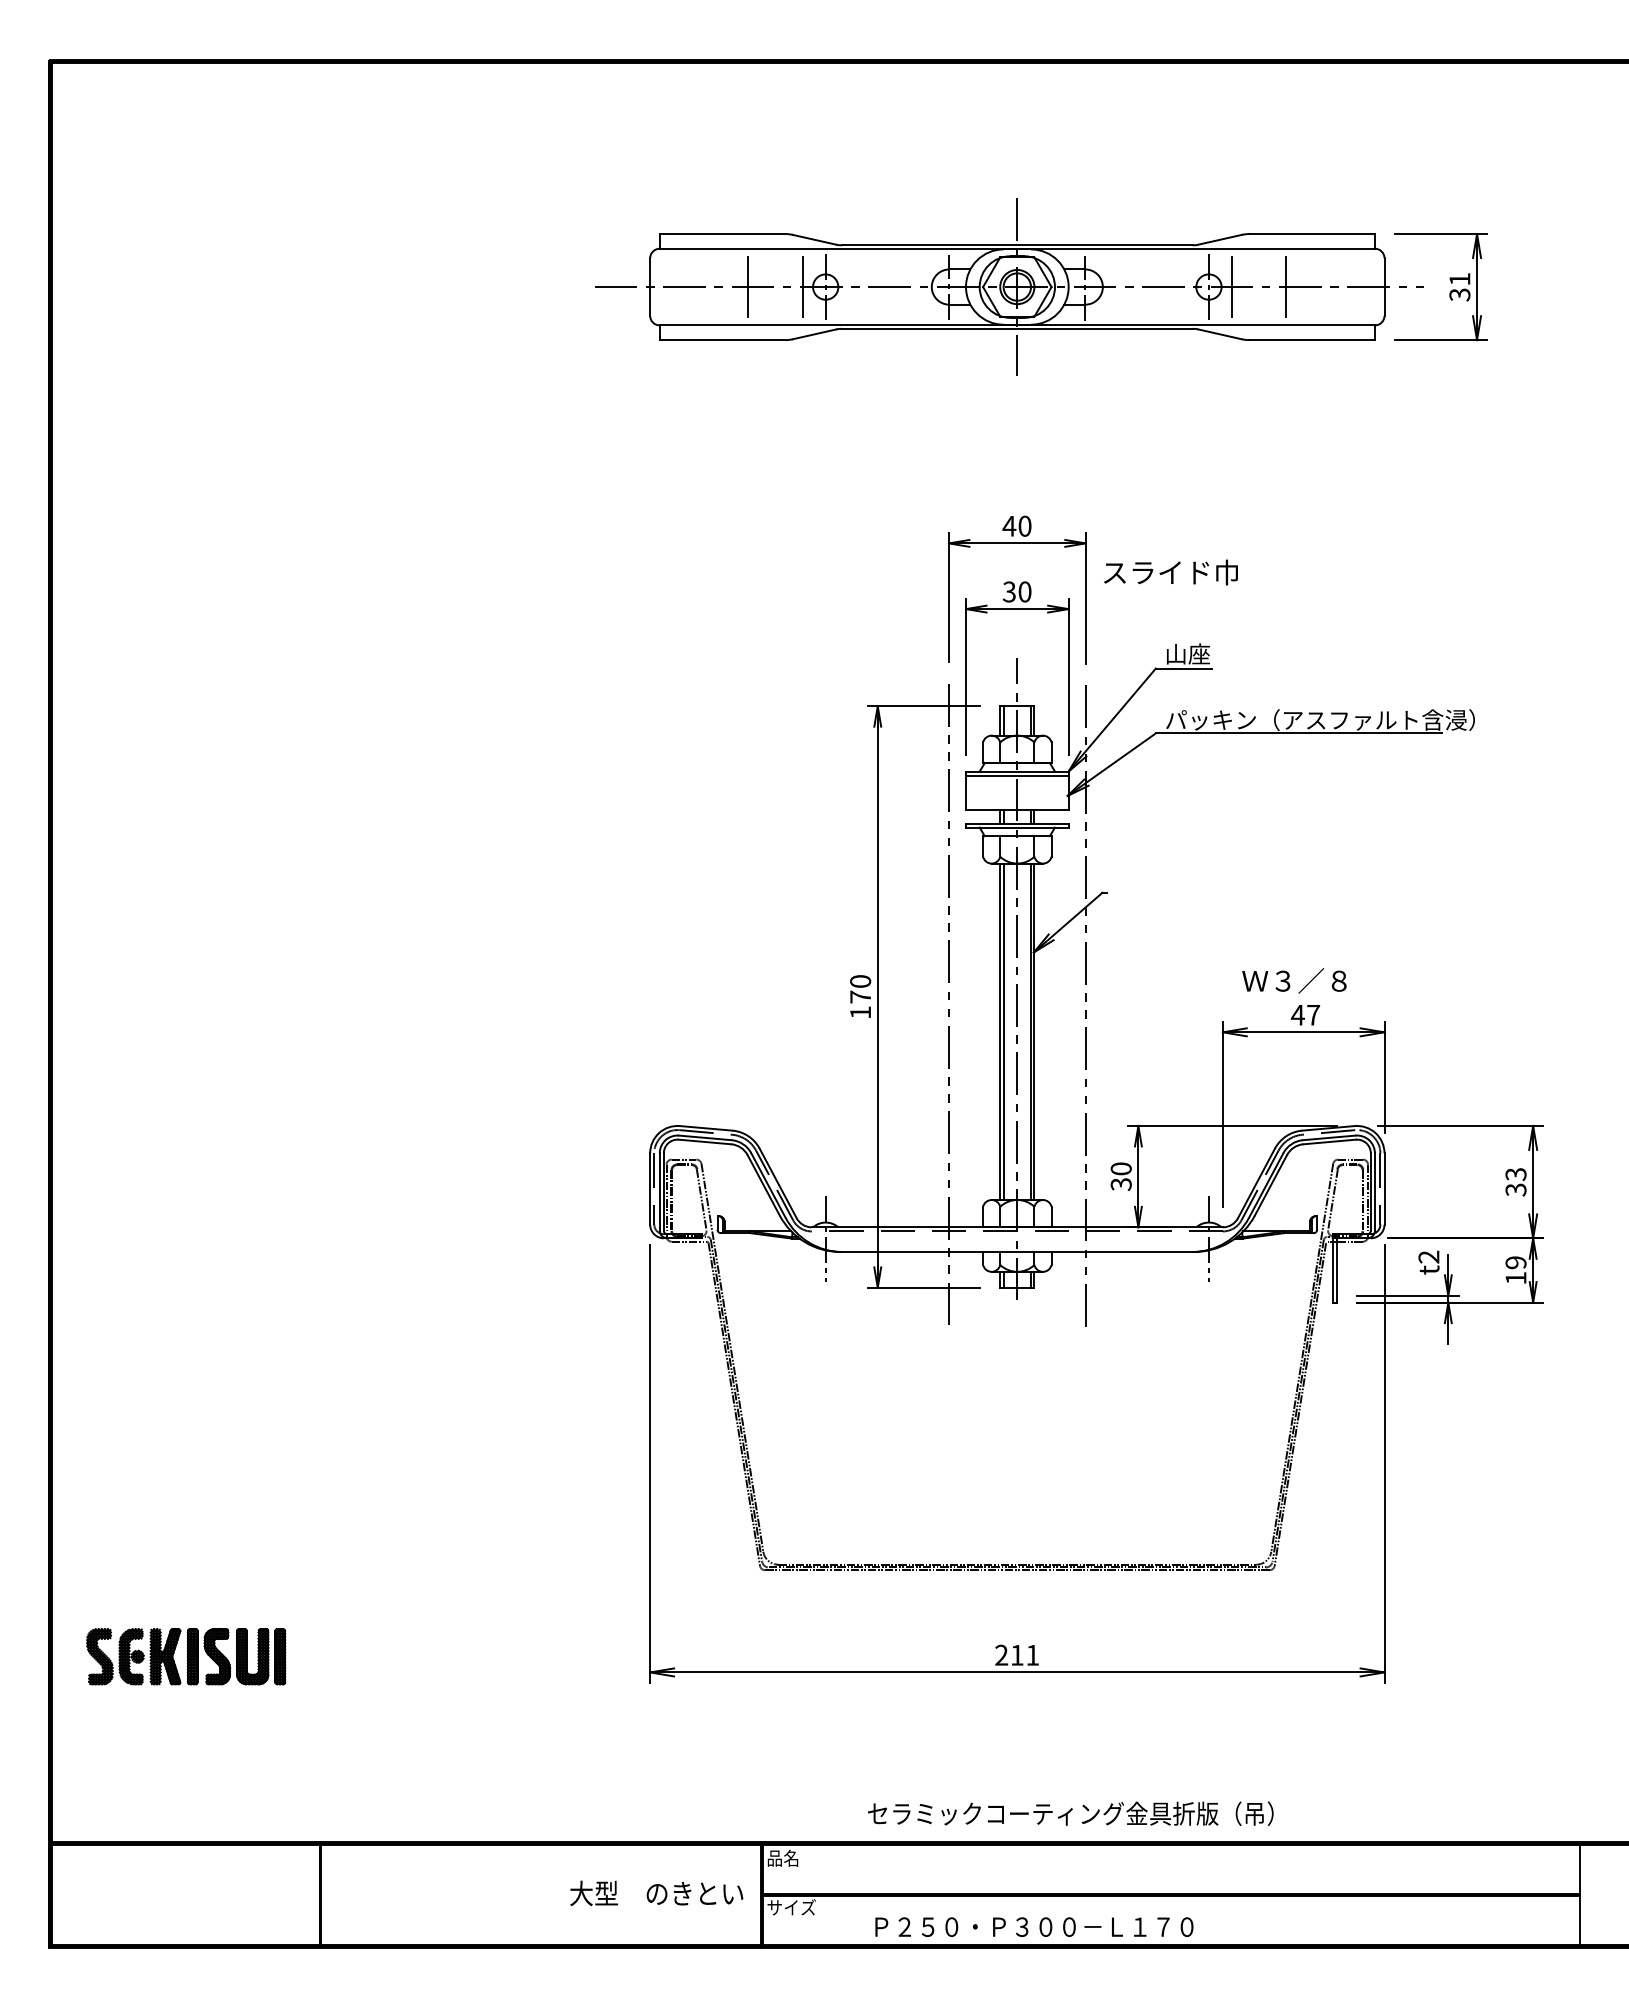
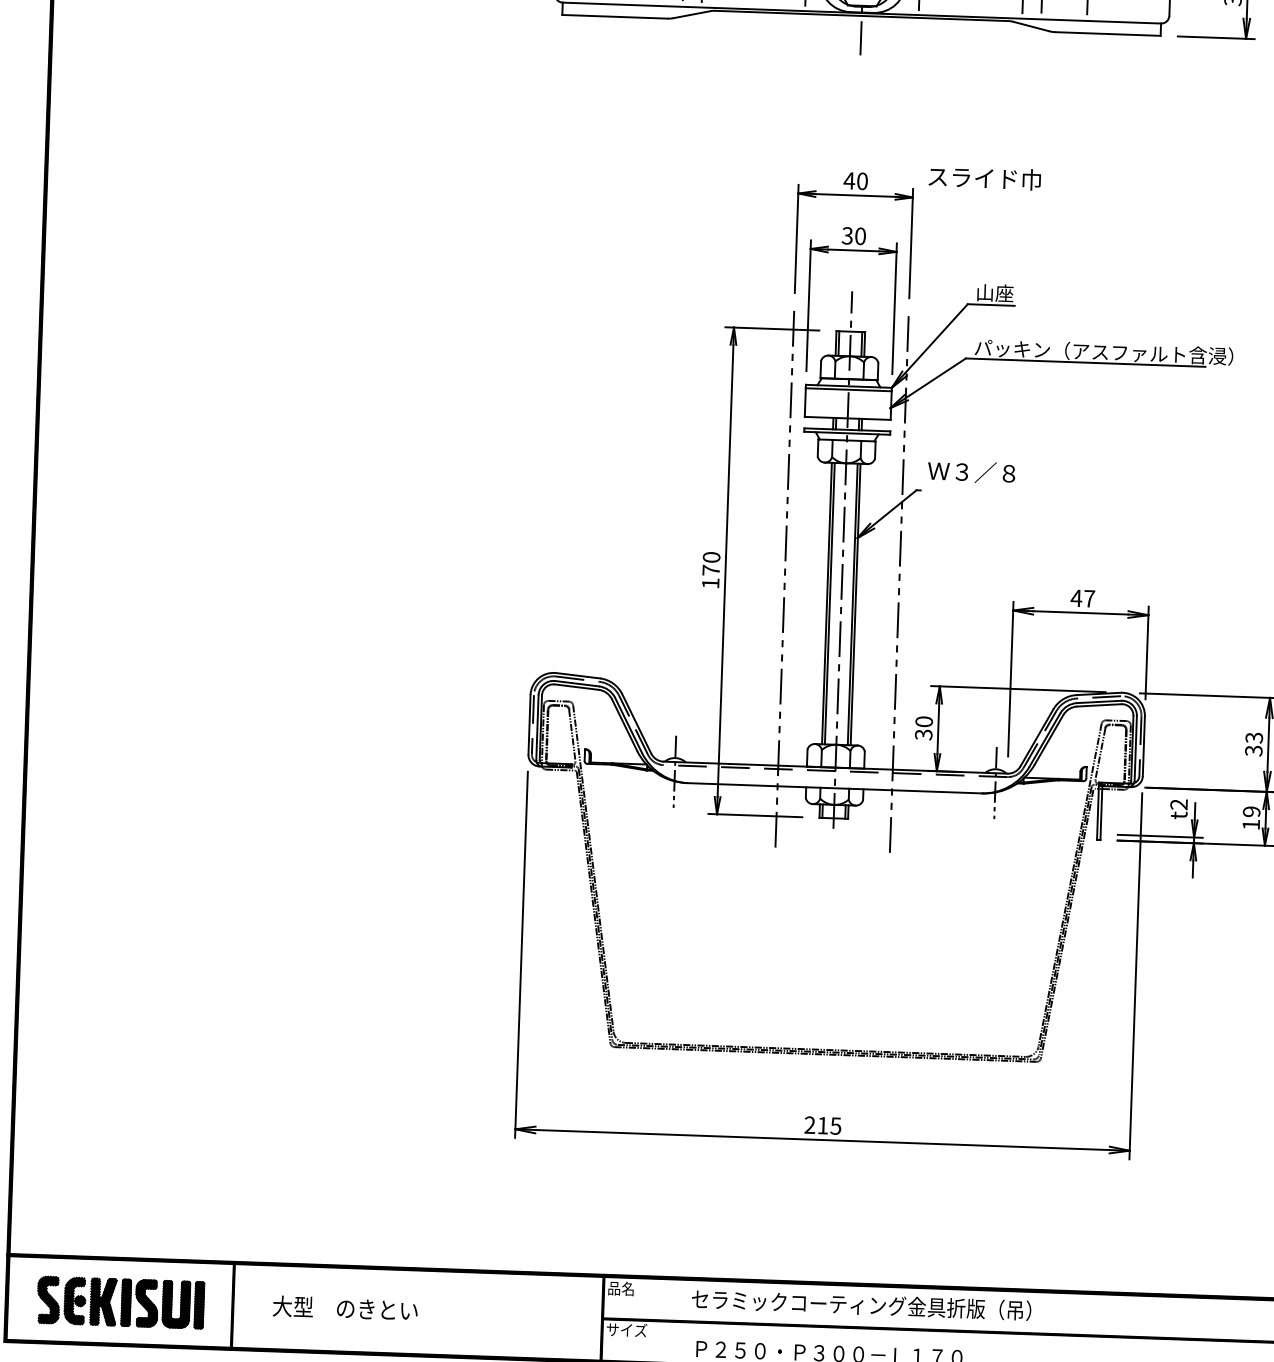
text: (1170, 572) -> (984, 178), moved
text: (1294, 980) -> (971, 471), moved
text: (1032, 1655) -> (835, 1126), 211 -> 215
part: (186, 1656) -> (120, 1302), moved
text: (1070, 1813) -> (861, 1304), moved
text: (656, 1893) -> (345, 1308), moved

